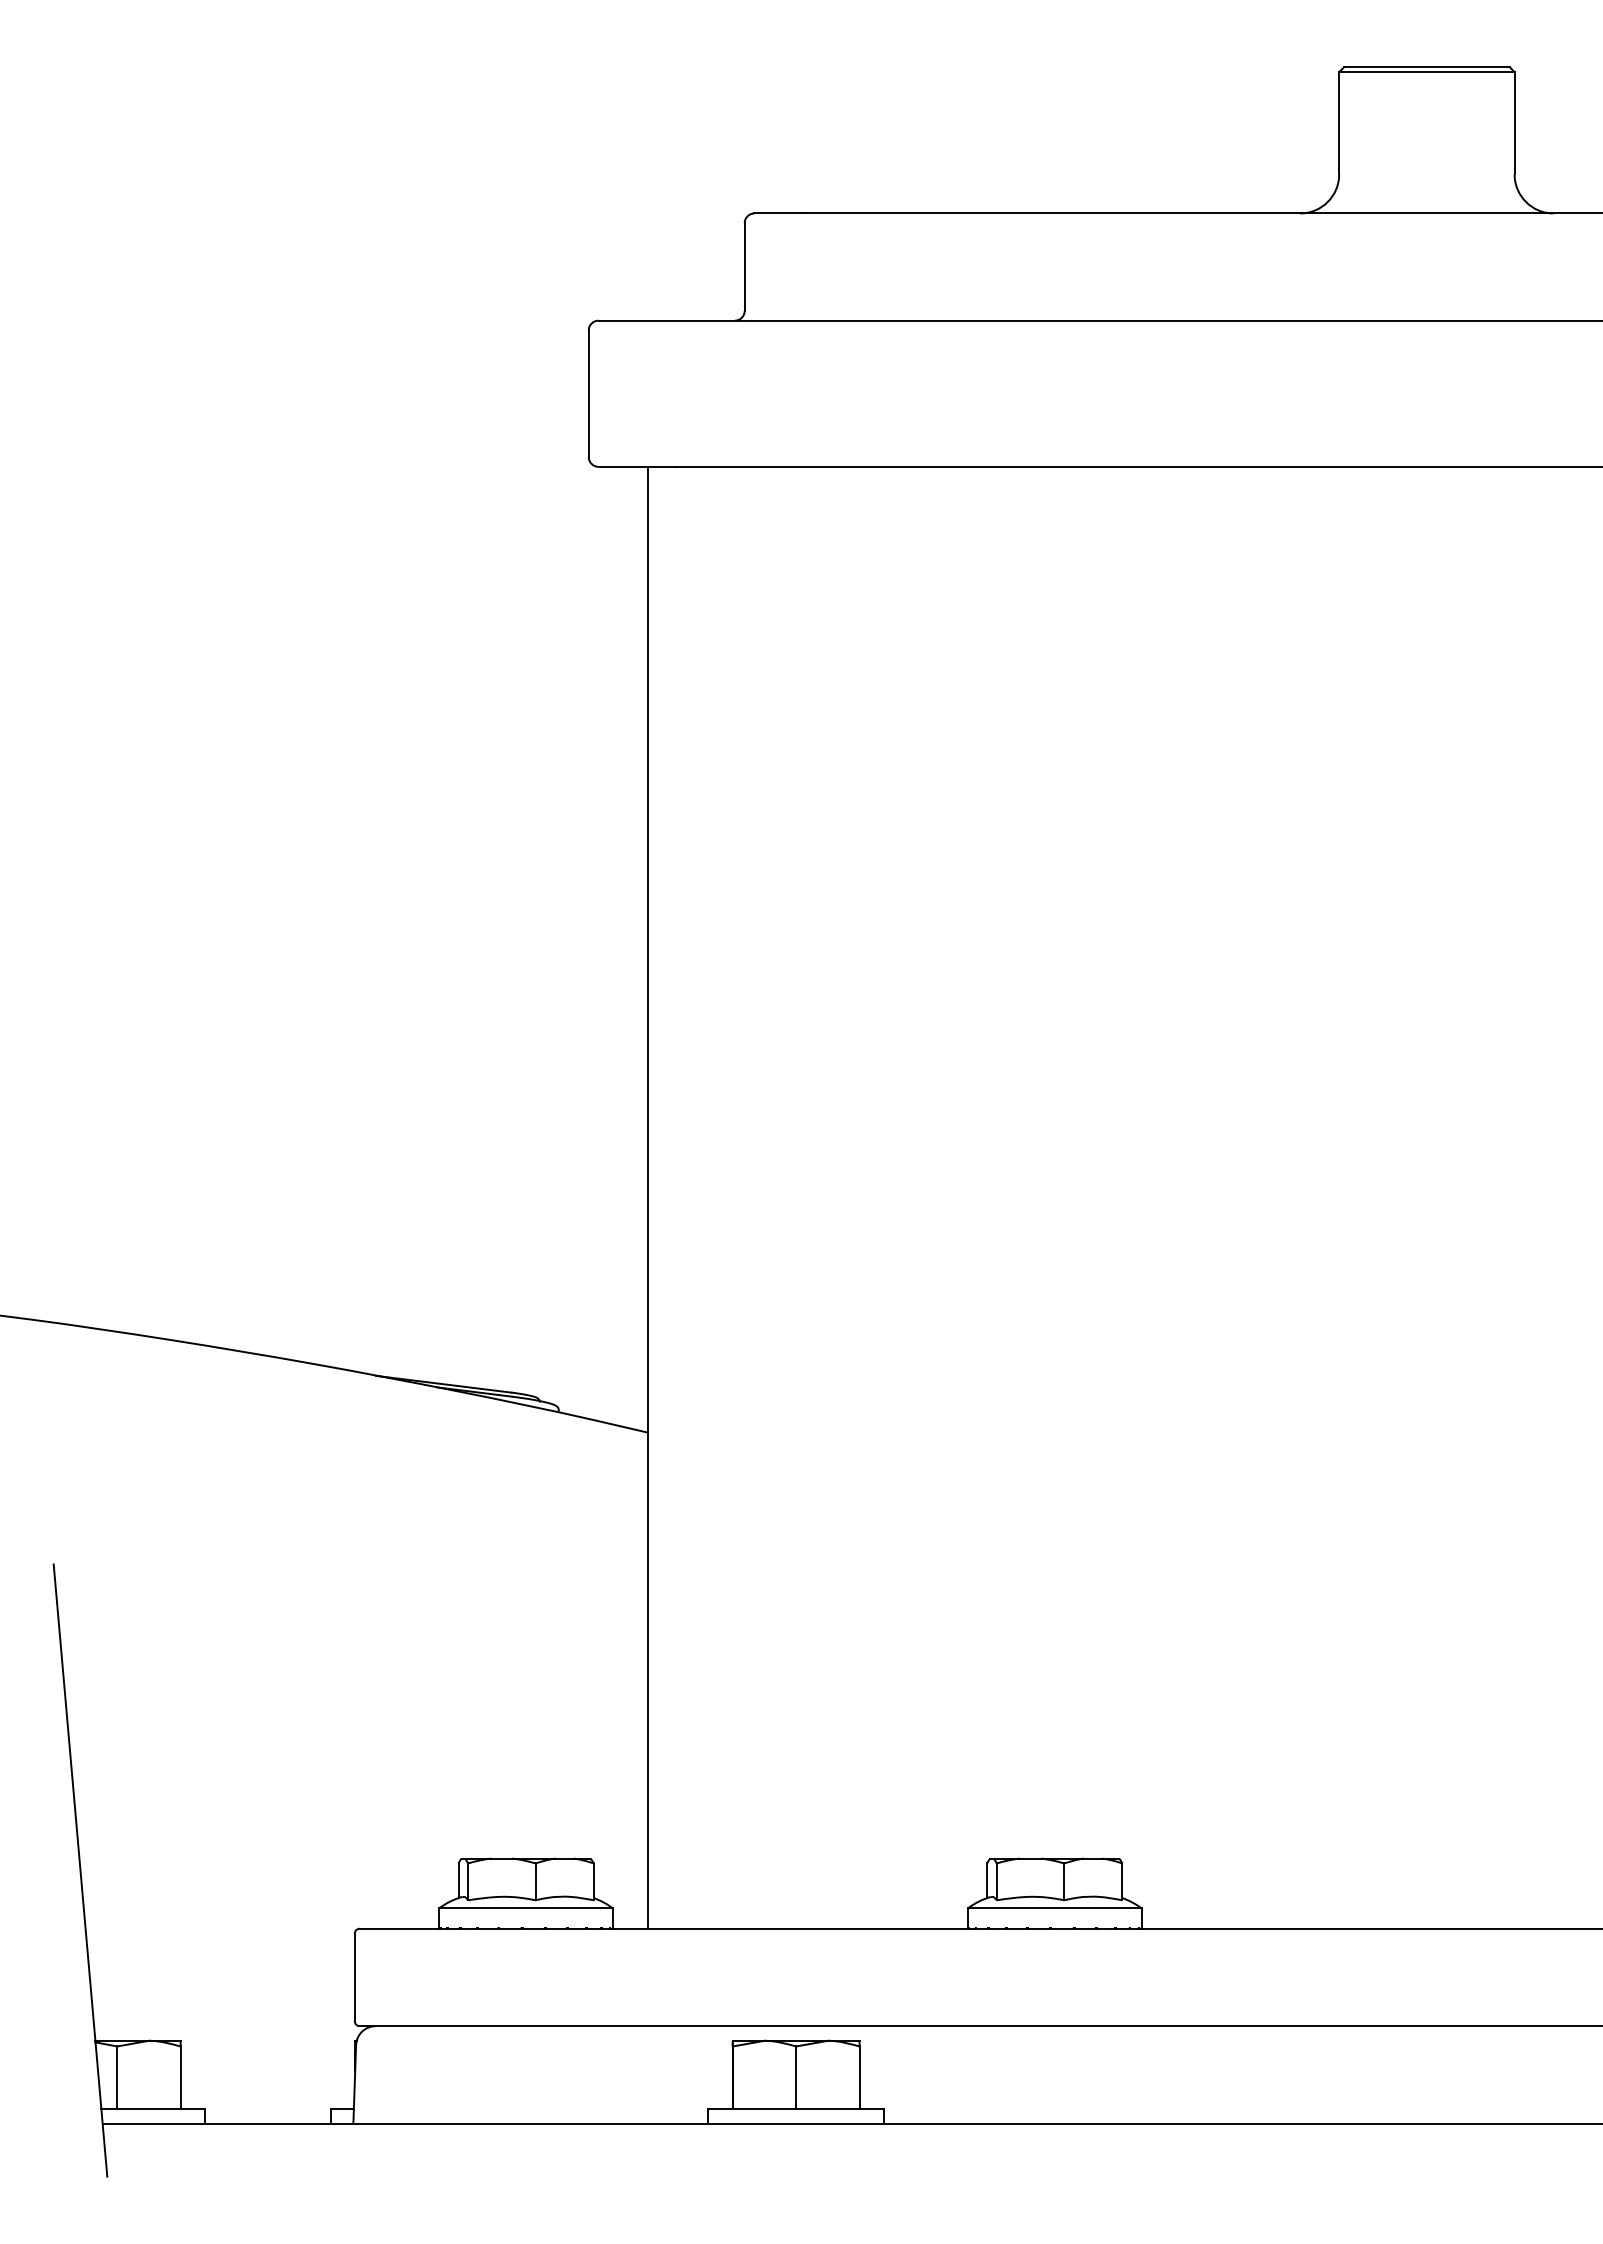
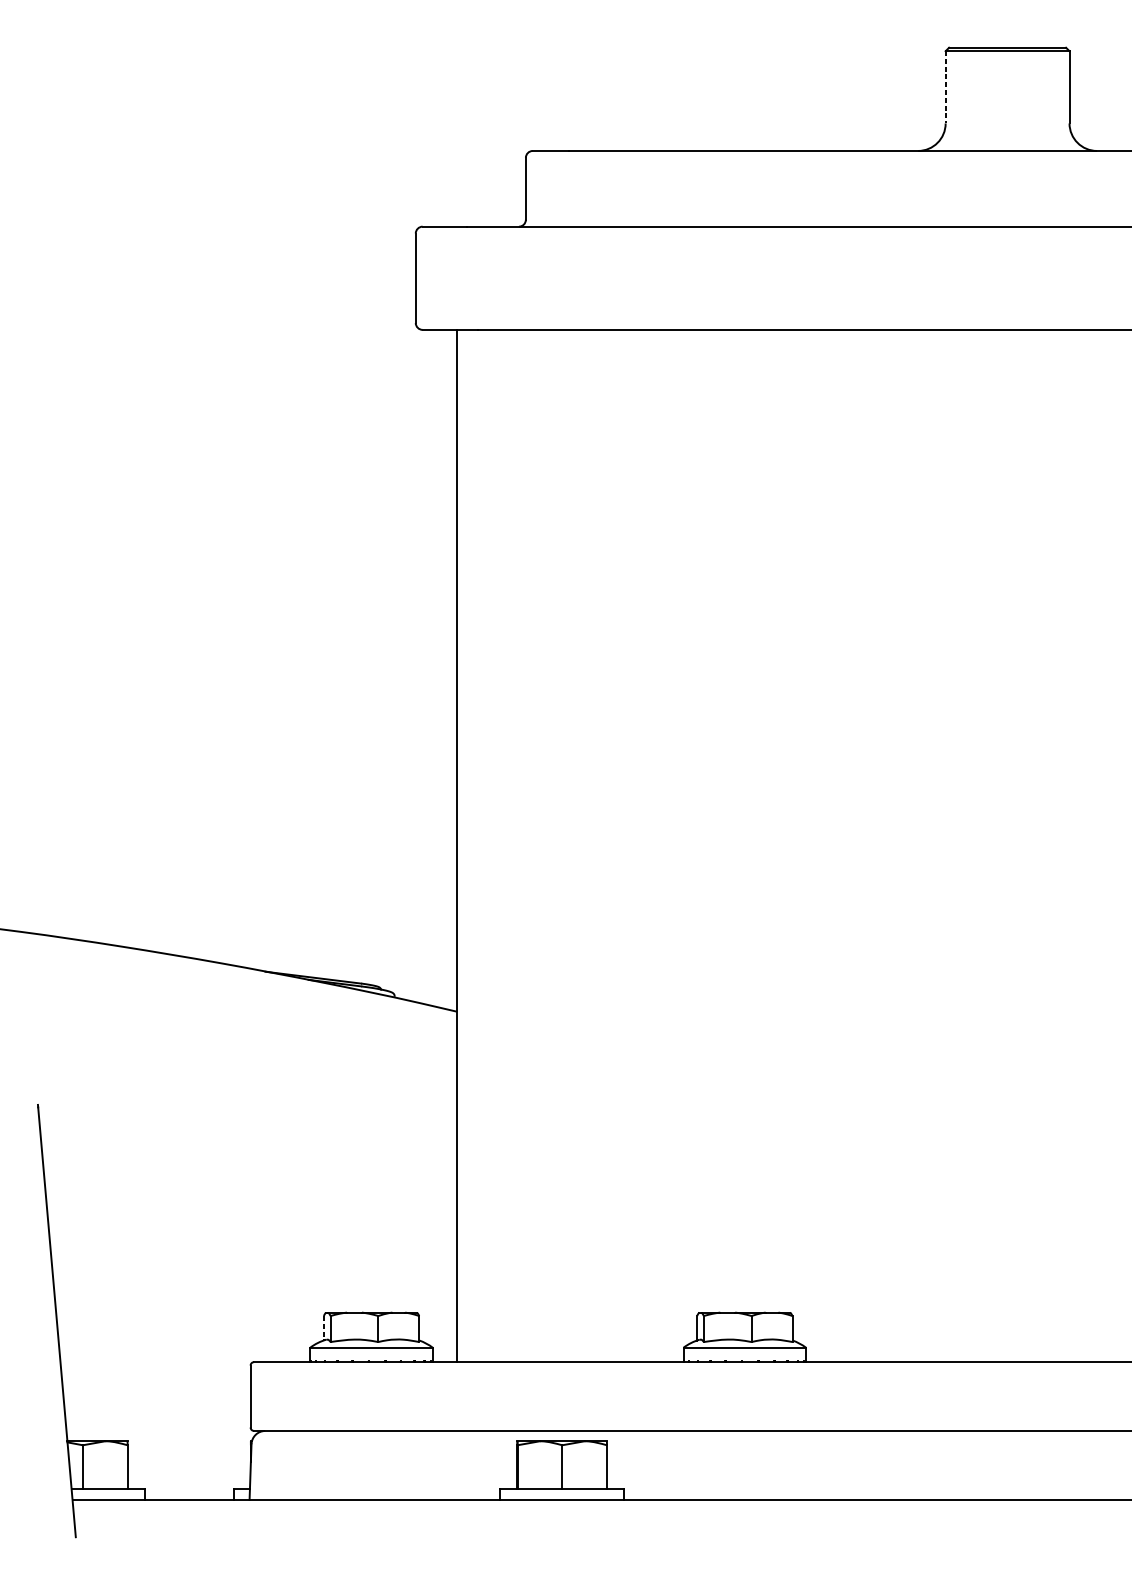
line: (1339, 123) -> (945, 87), solid -> dashed
line: (458, 1881) -> (323, 1328), solid -> dashed

